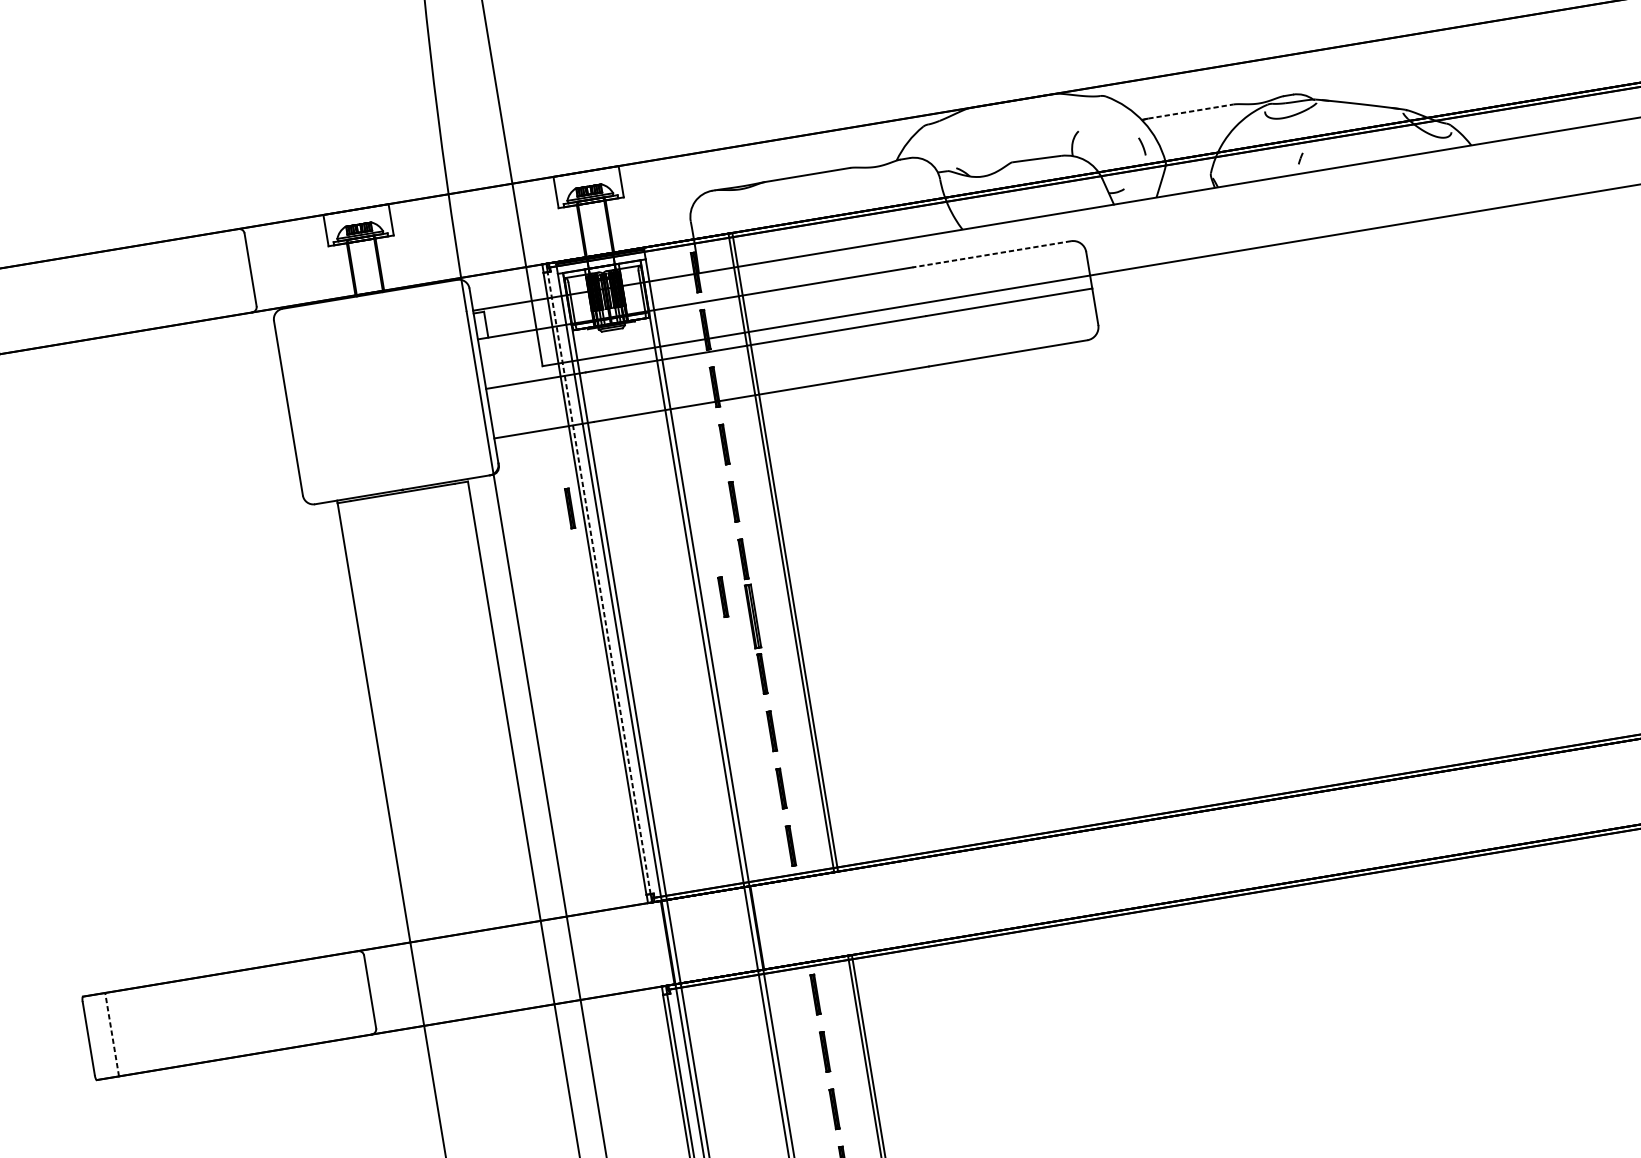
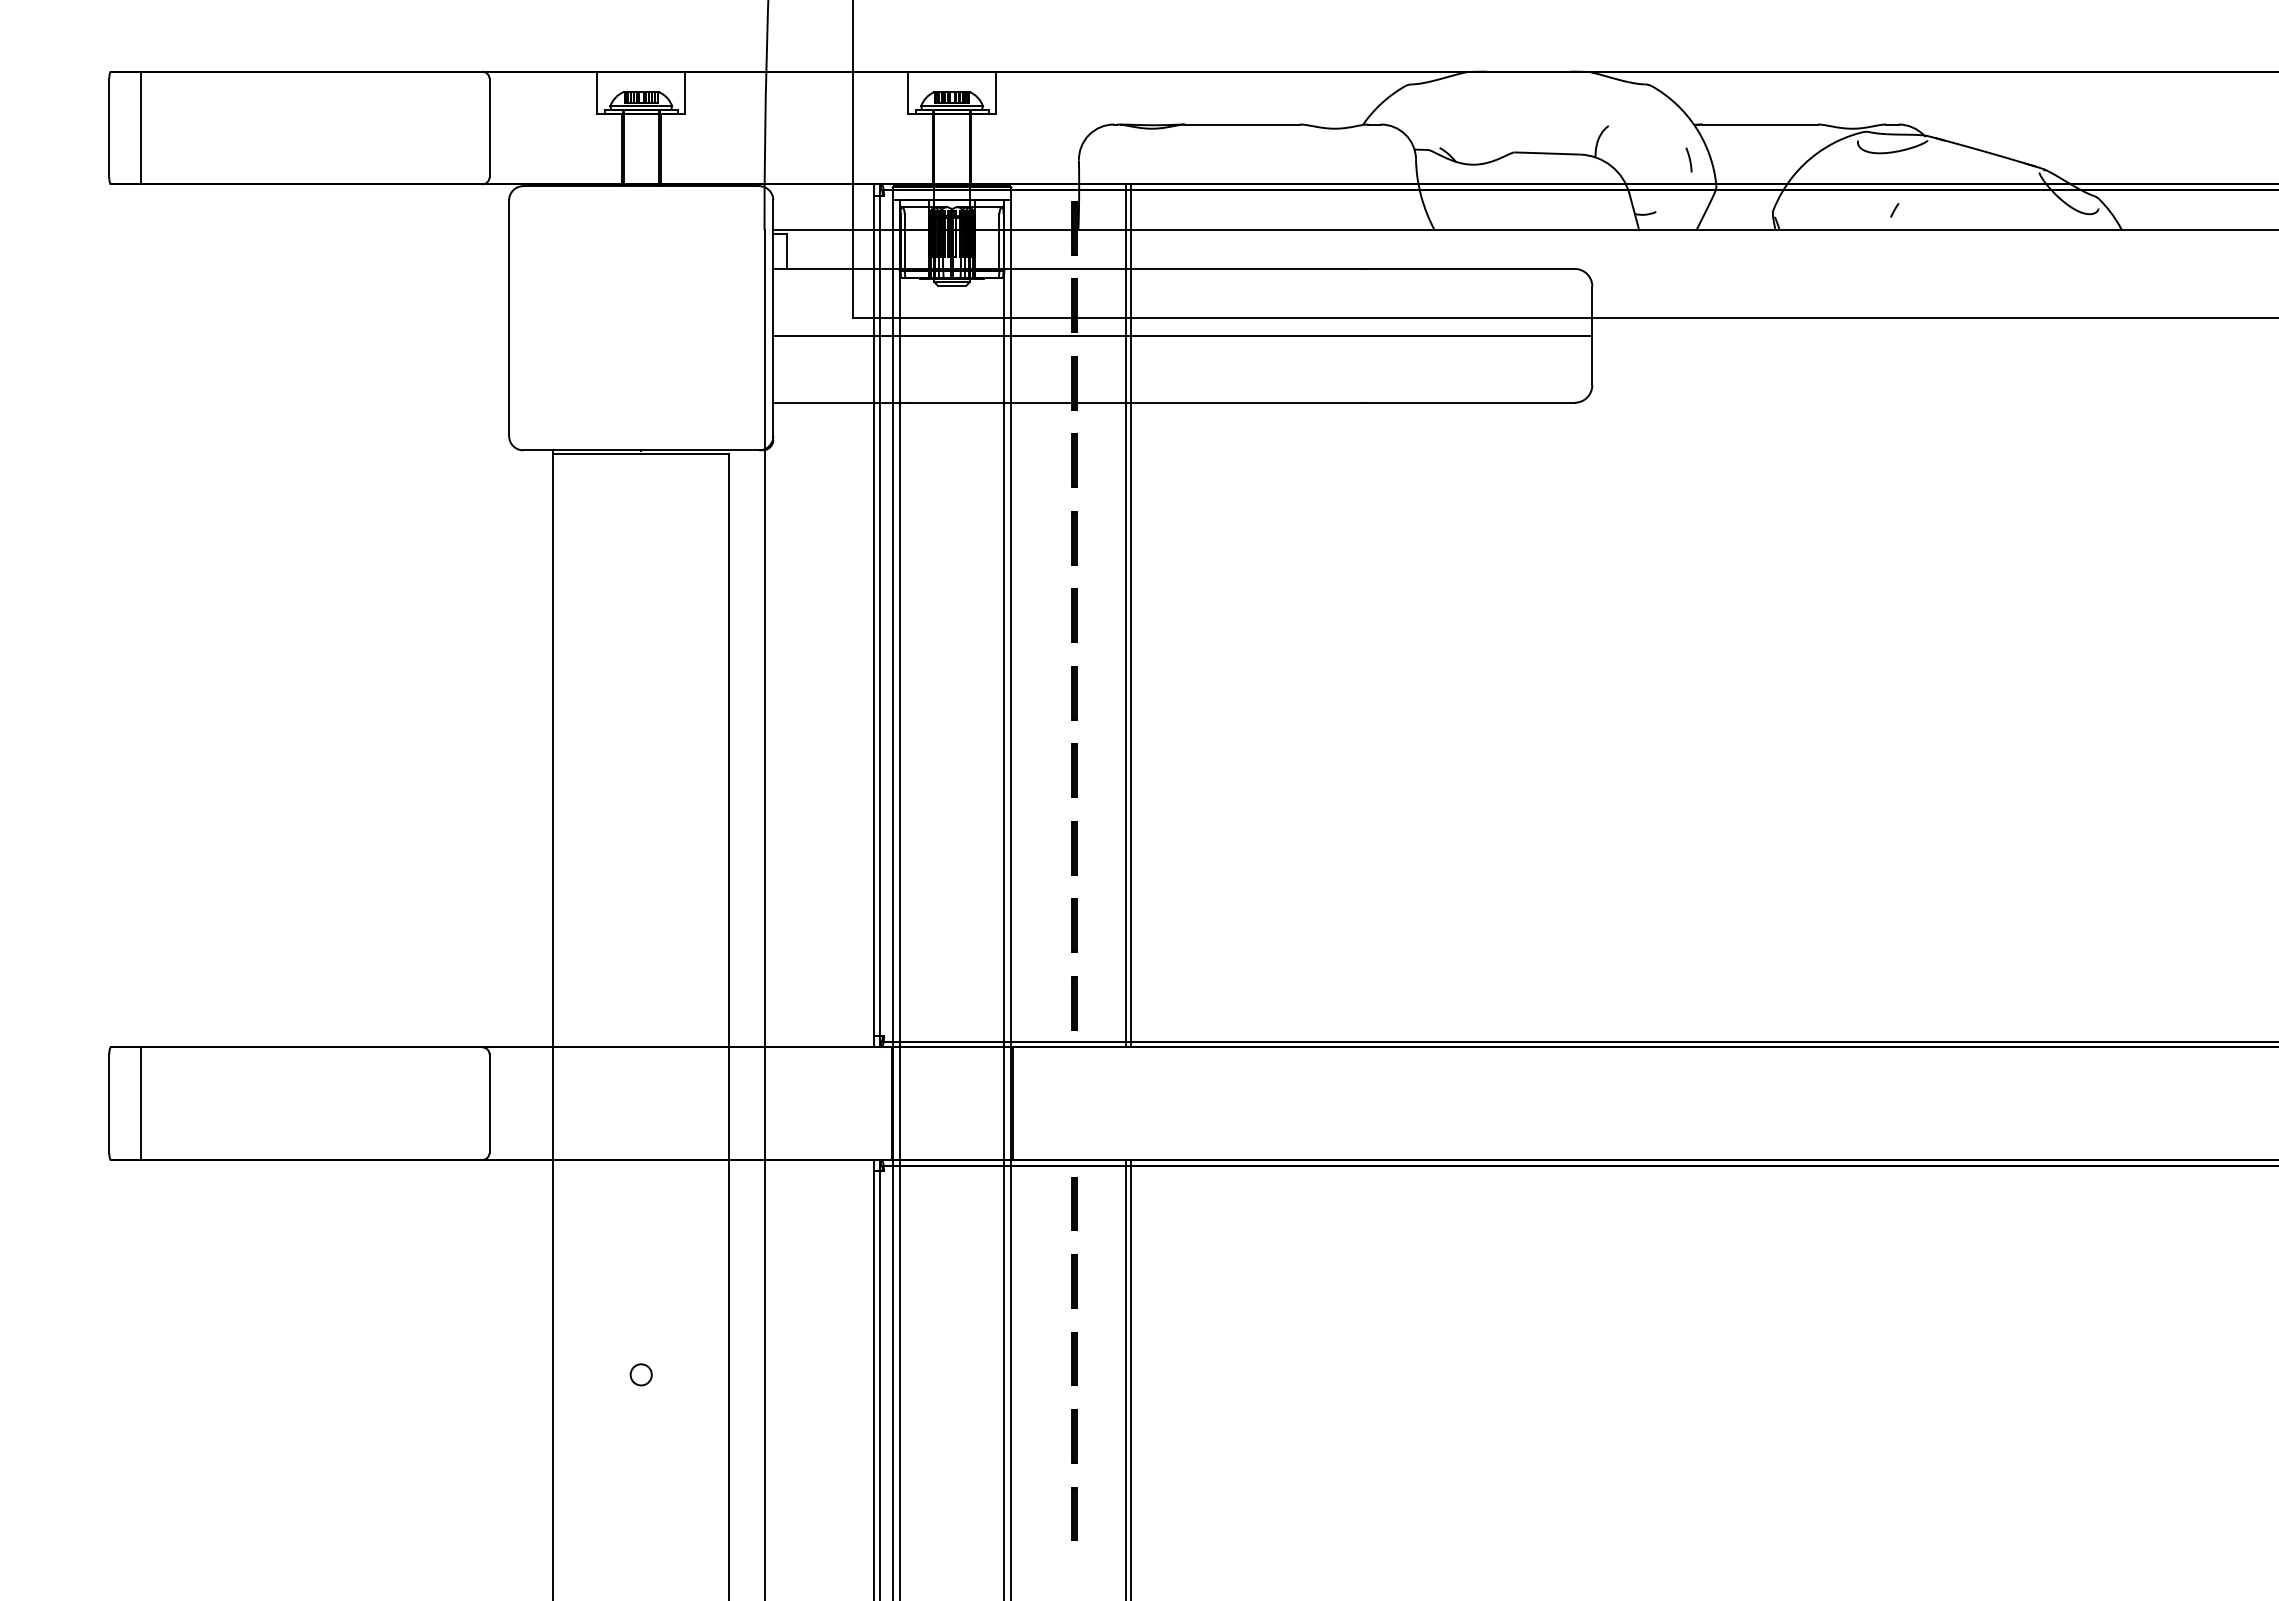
line: (1190, 111) -> (1760, 124), dashed -> solid
line: (991, 254) -> (1467, 268), dashed -> solid
part: (569, 508) -> (857, 511), removed
line: (598, 582) -> (879, 615), dashed -> solid
part: (723, 597) -> (1039, 661), removed
part: (752, 616) -> (1074, 693), size x0.62
line: (111, 1034) -> (140, 1103), dashed -> solid

